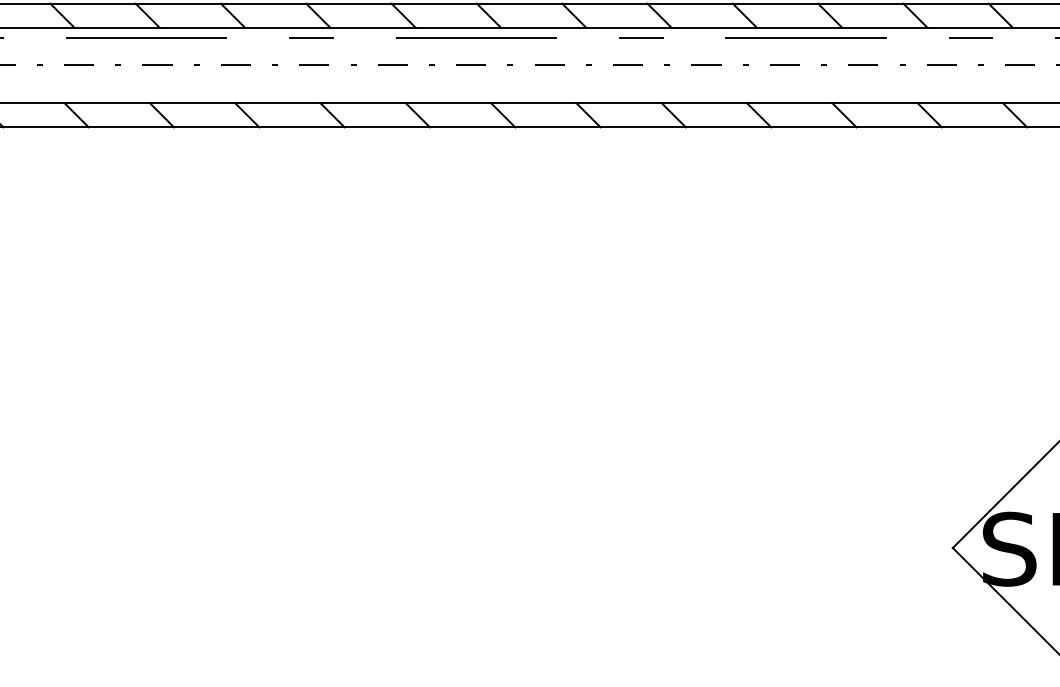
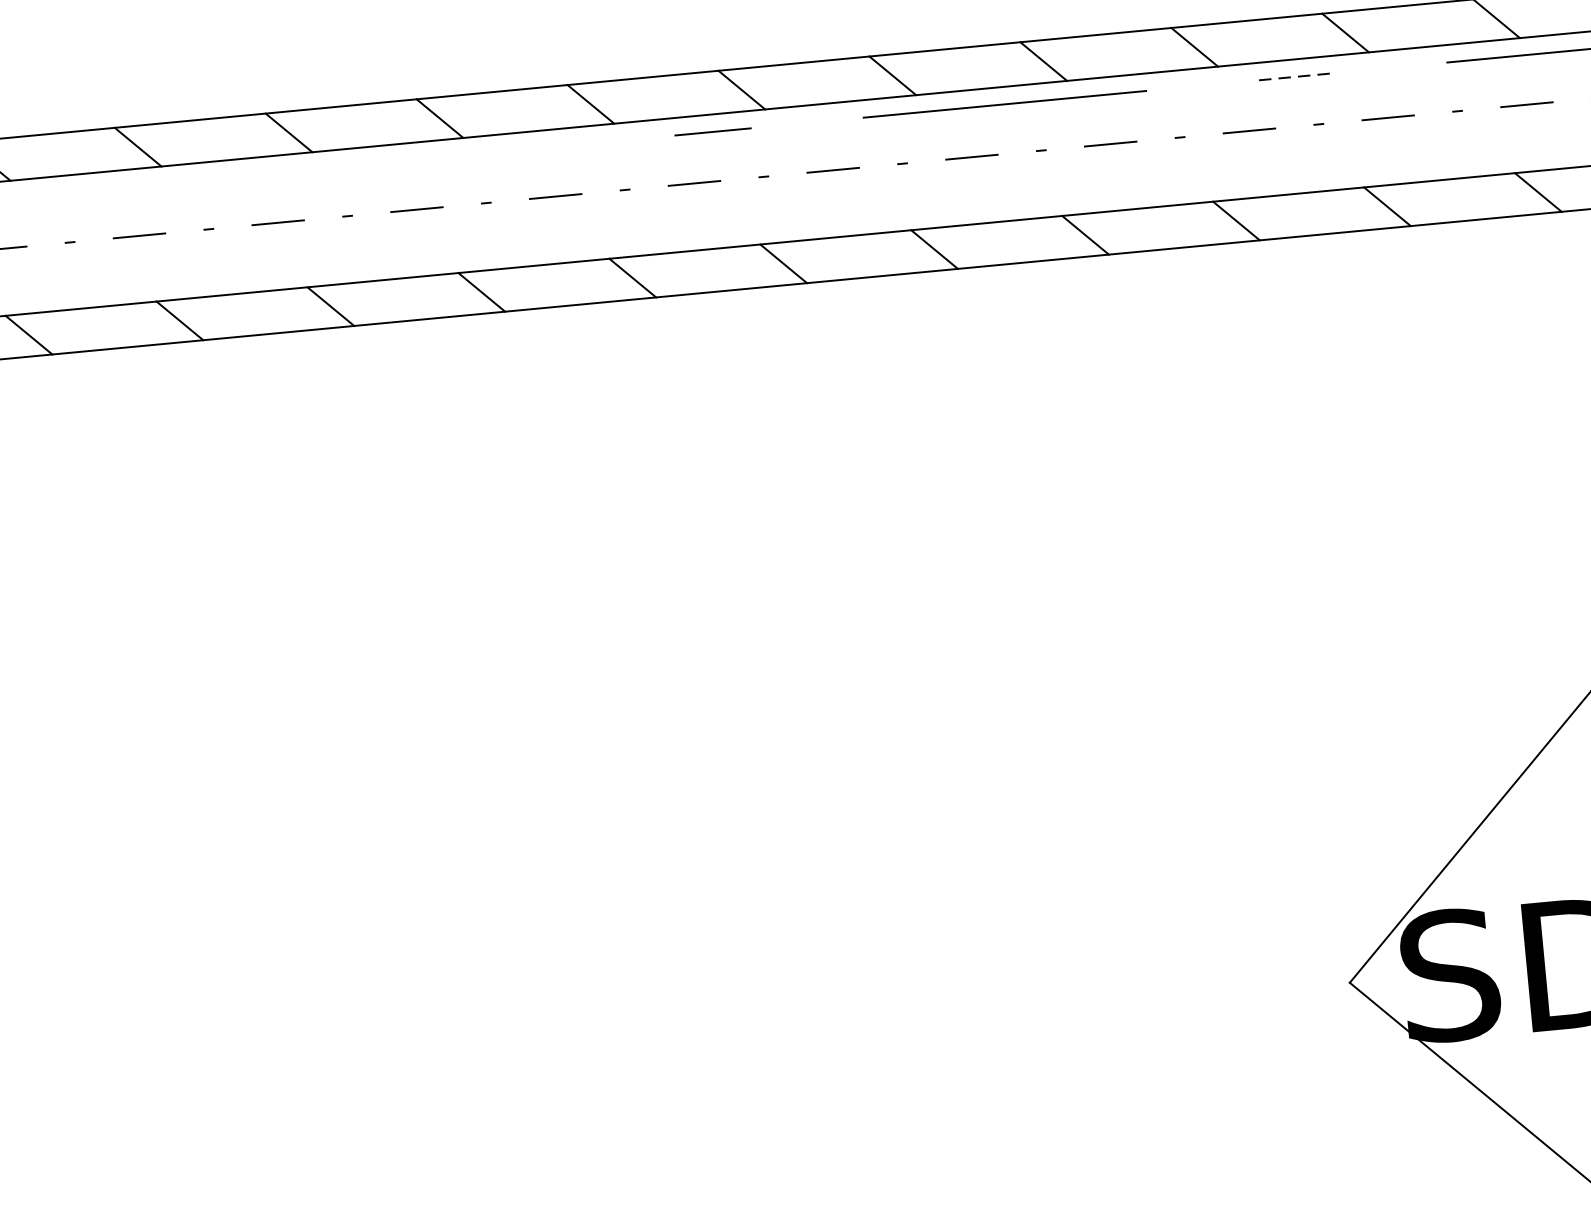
line: (311, 37) -> (129, 186), removed
line: (476, 37) -> (421, 159), removed
line: (971, 37) -> (1297, 76), solid -> dashed

